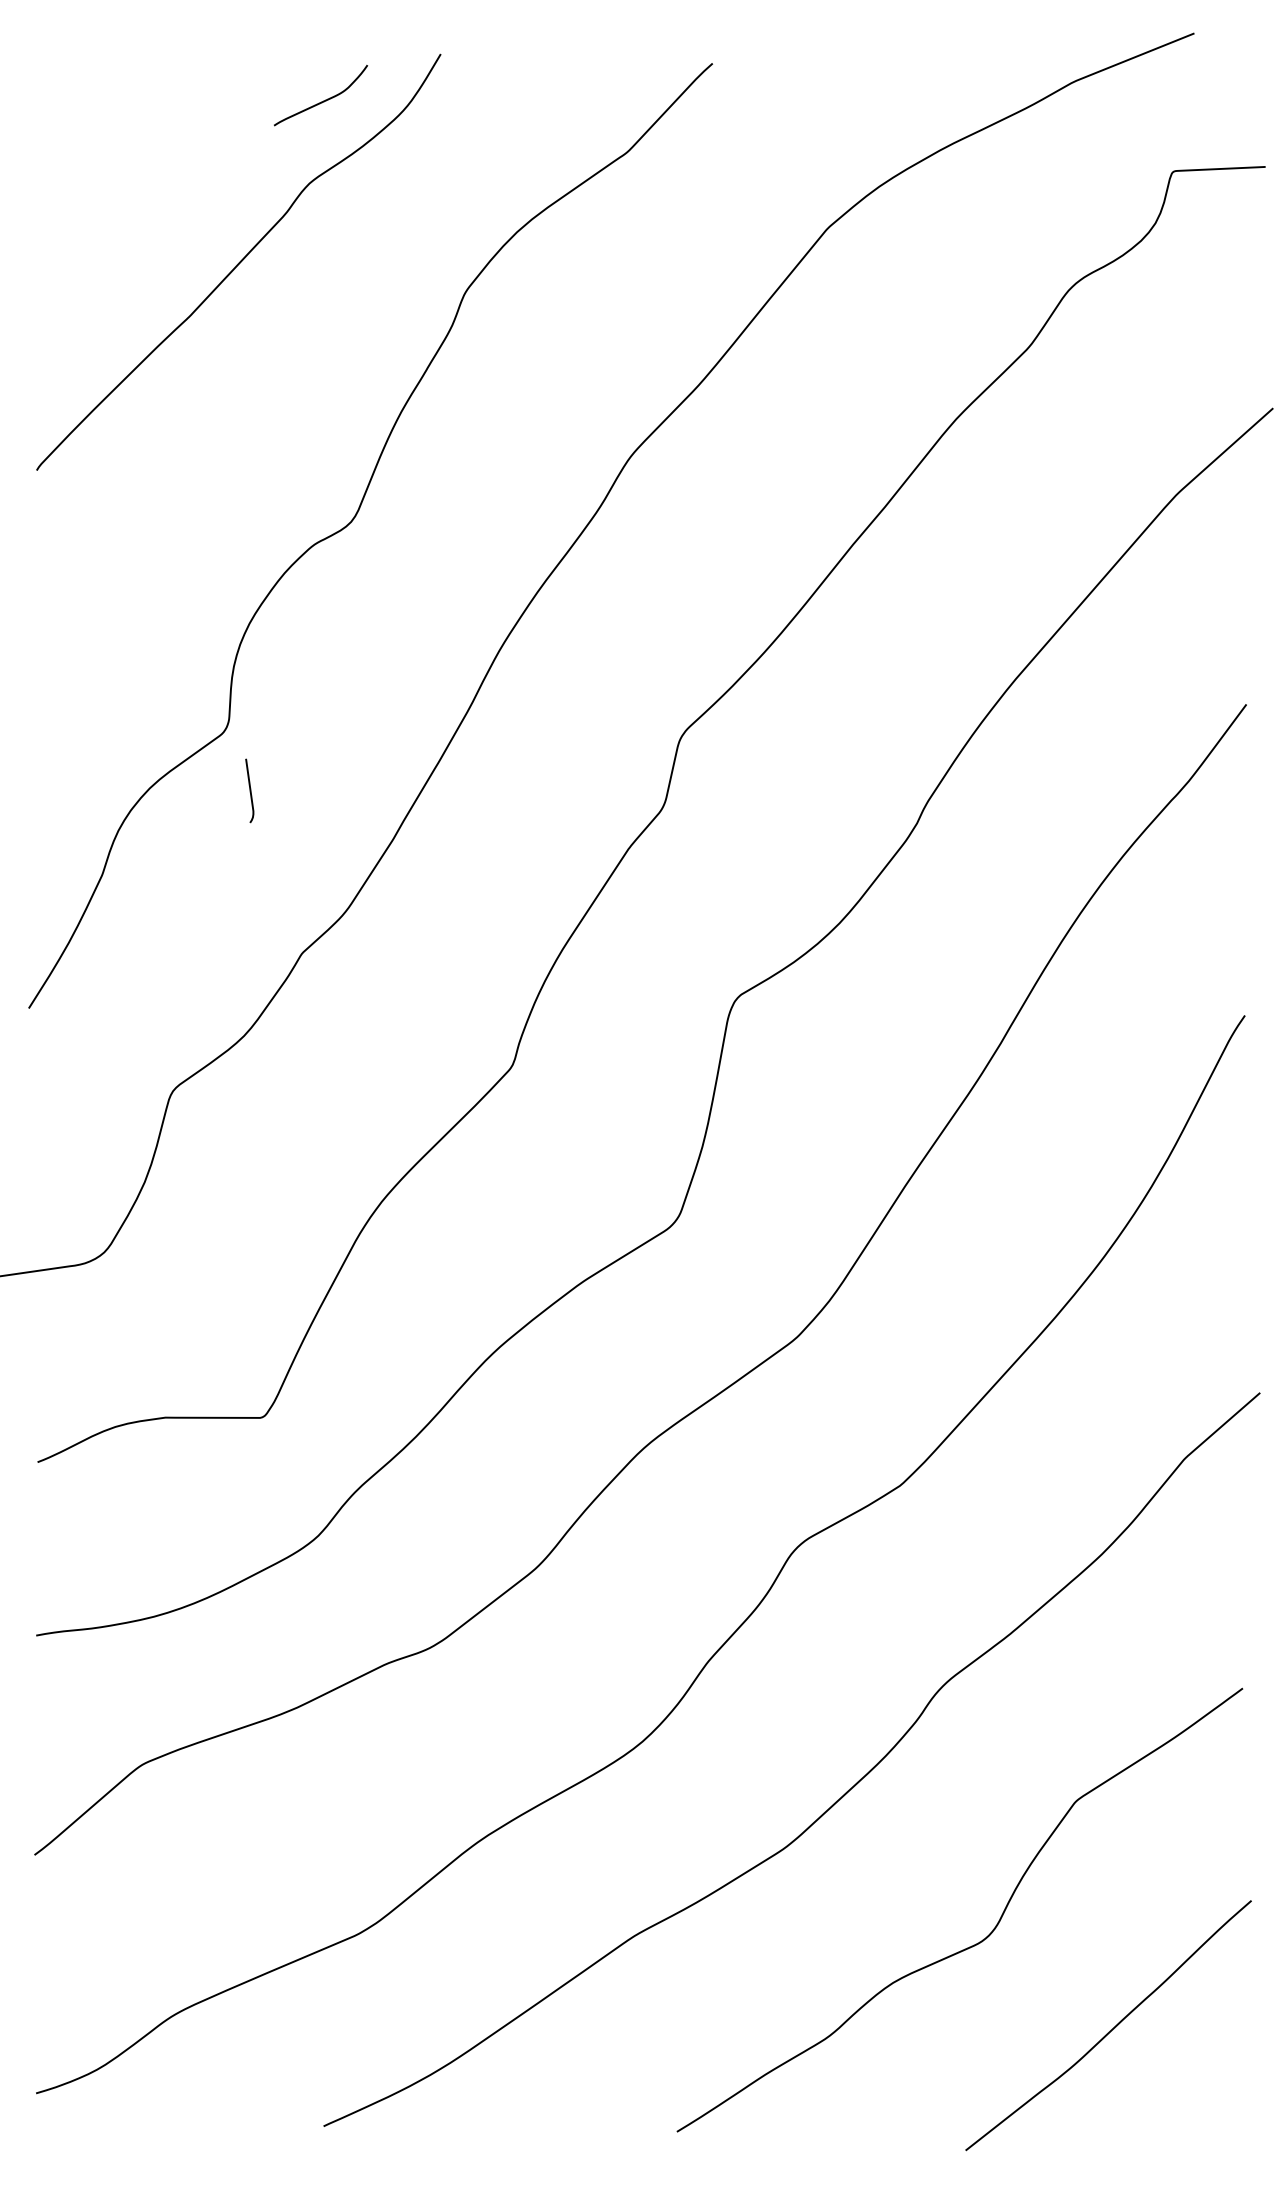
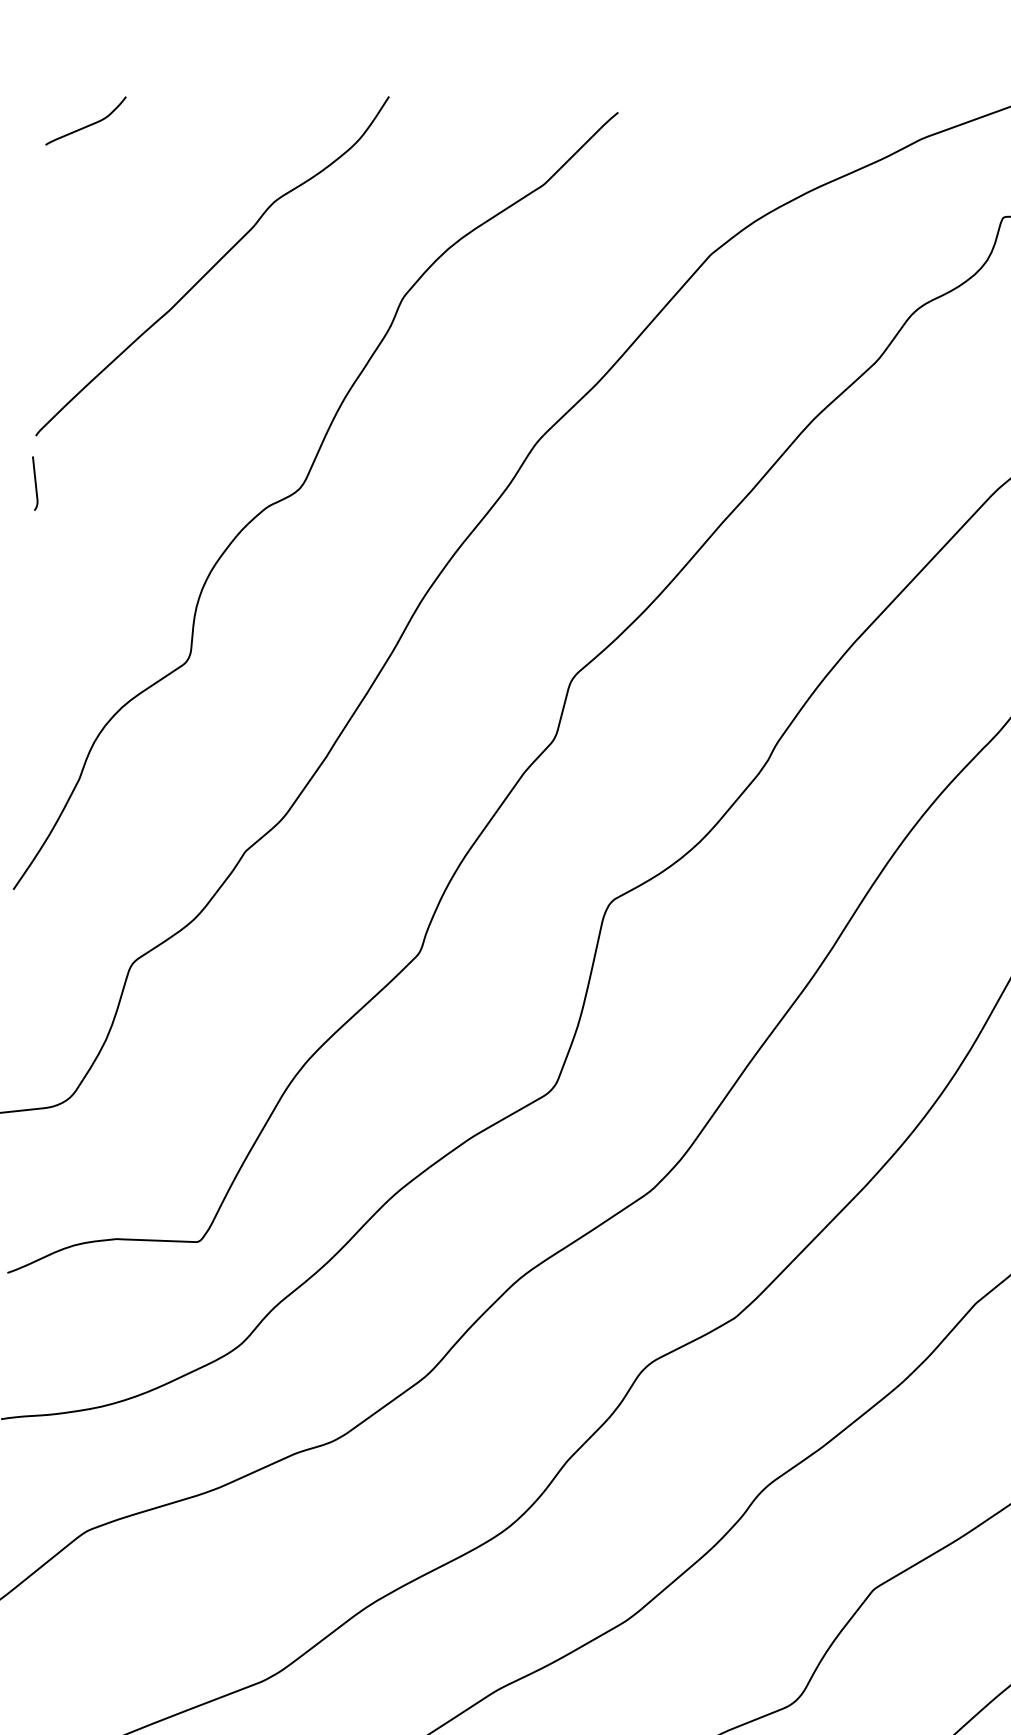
curve: (323, 100) -> (87, 125), moved
curve: (249, 790) -> (34, 483), moved

